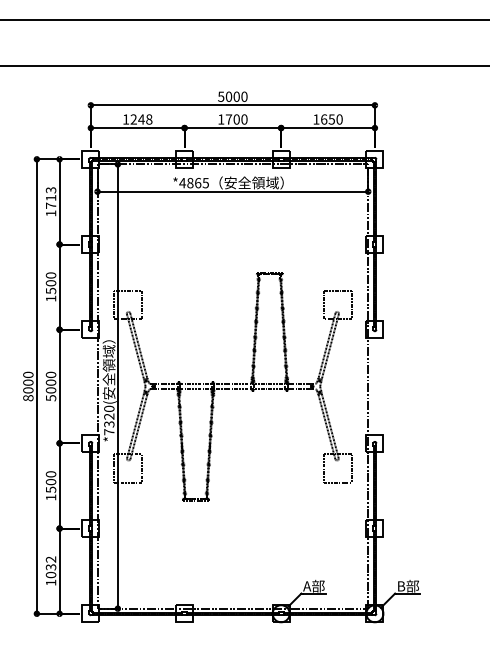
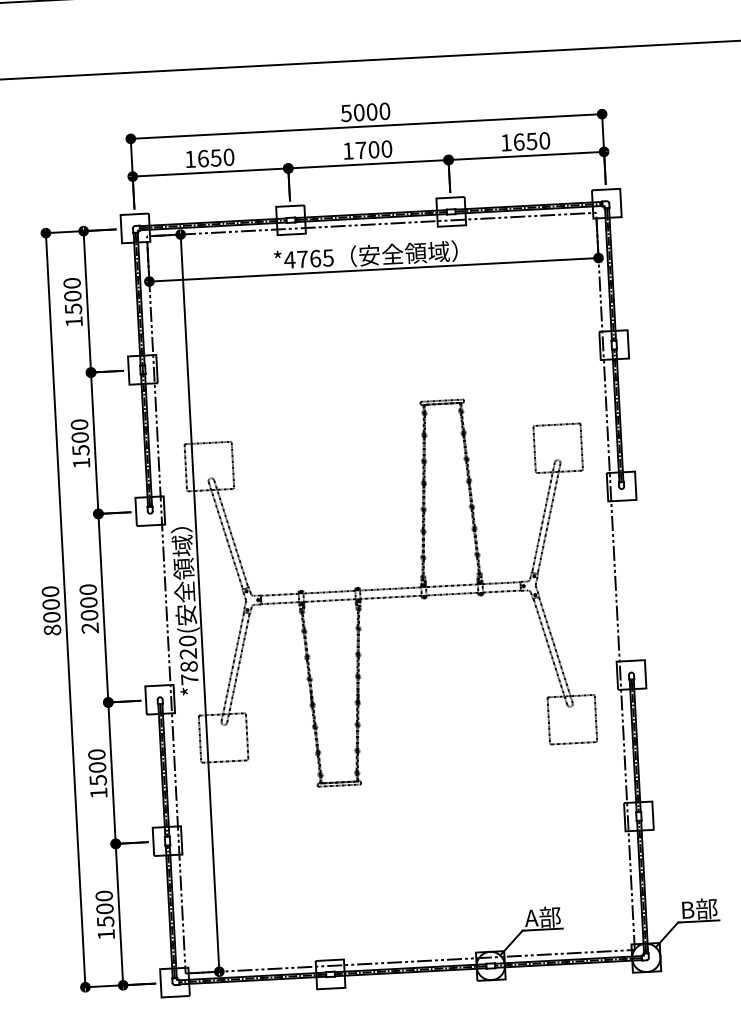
text: (141, 119) -> (216, 157), 1248 -> 1650
text: (190, 183) -> (302, 259), *4865 -> *4765
text: (50, 197) -> (71, 295), 1713 -> 1500
text: (50, 398) -> (89, 628), 5000 -> 2000
text: (109, 424) -> (189, 666), *7320( -> *7820(
text: (50, 567) -> (103, 909), 1032 -> 1500

